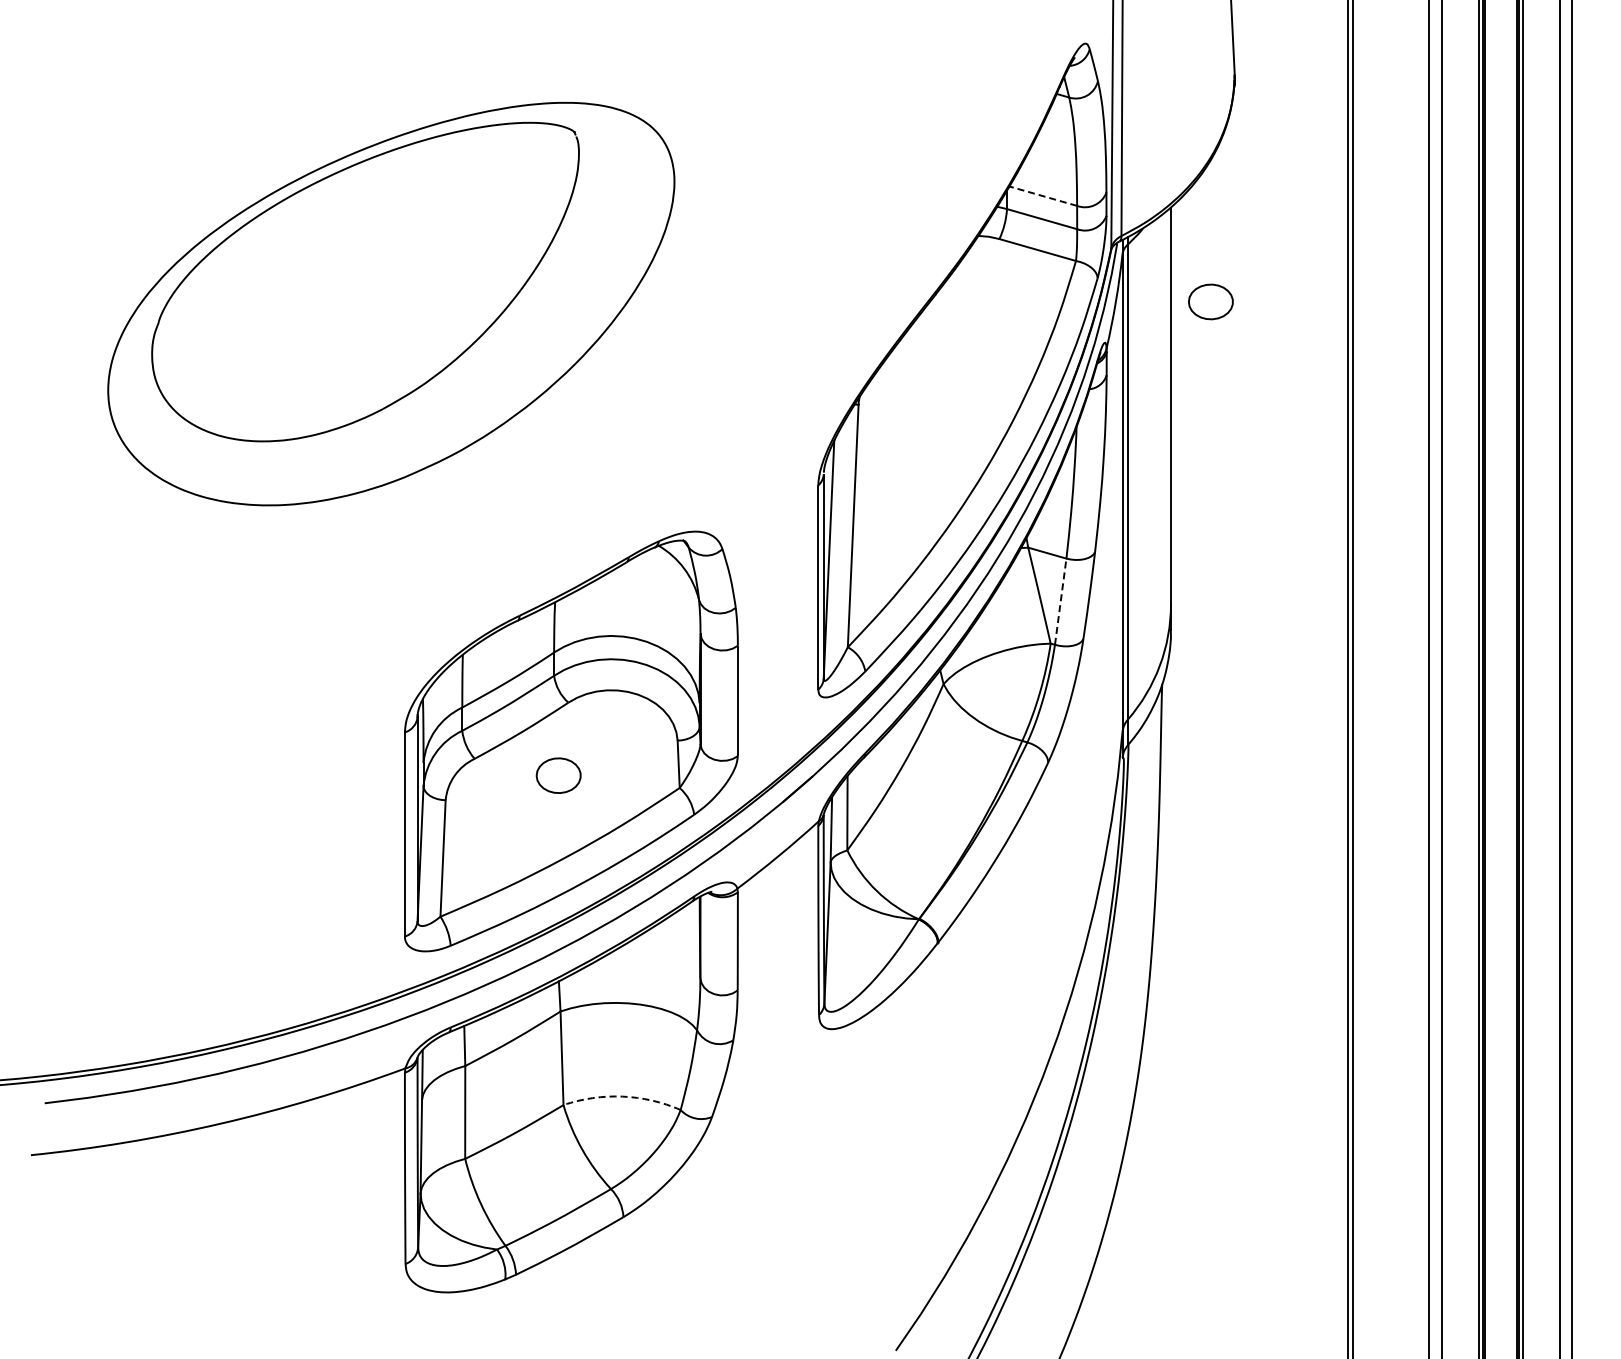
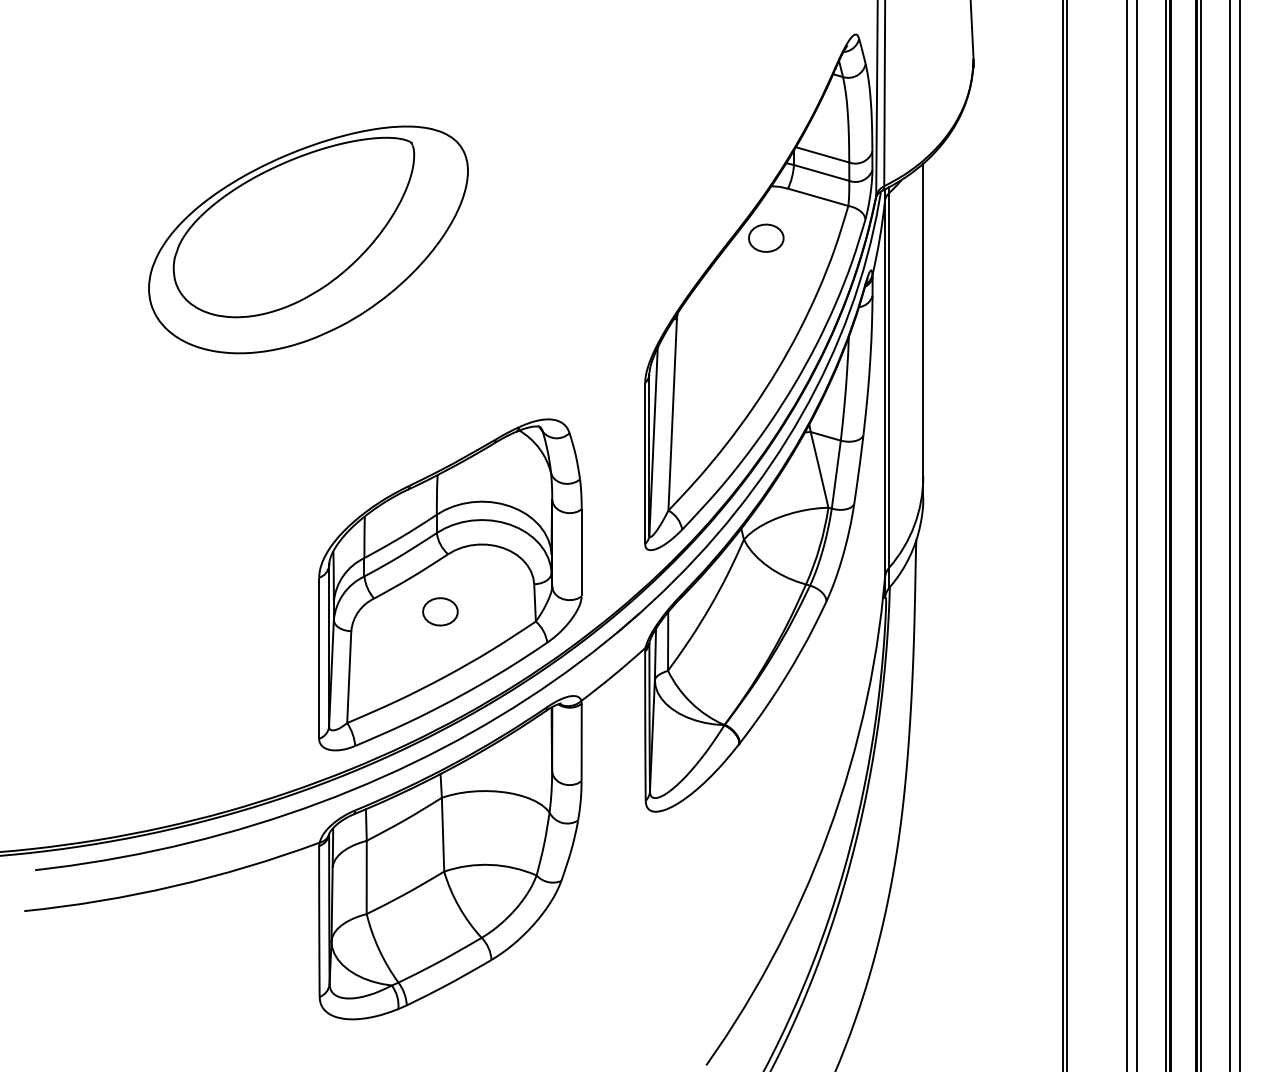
line: (1042, 196) -> (821, 155), dashed -> solid
part: (1210, 301) -> (765, 237), moved
part: (391, 303) -> (308, 239), size x0.71
line: (1060, 601) -> (836, 474), dashed -> solid
arc: (622, 1096) -> (490, 864), dashed -> solid

